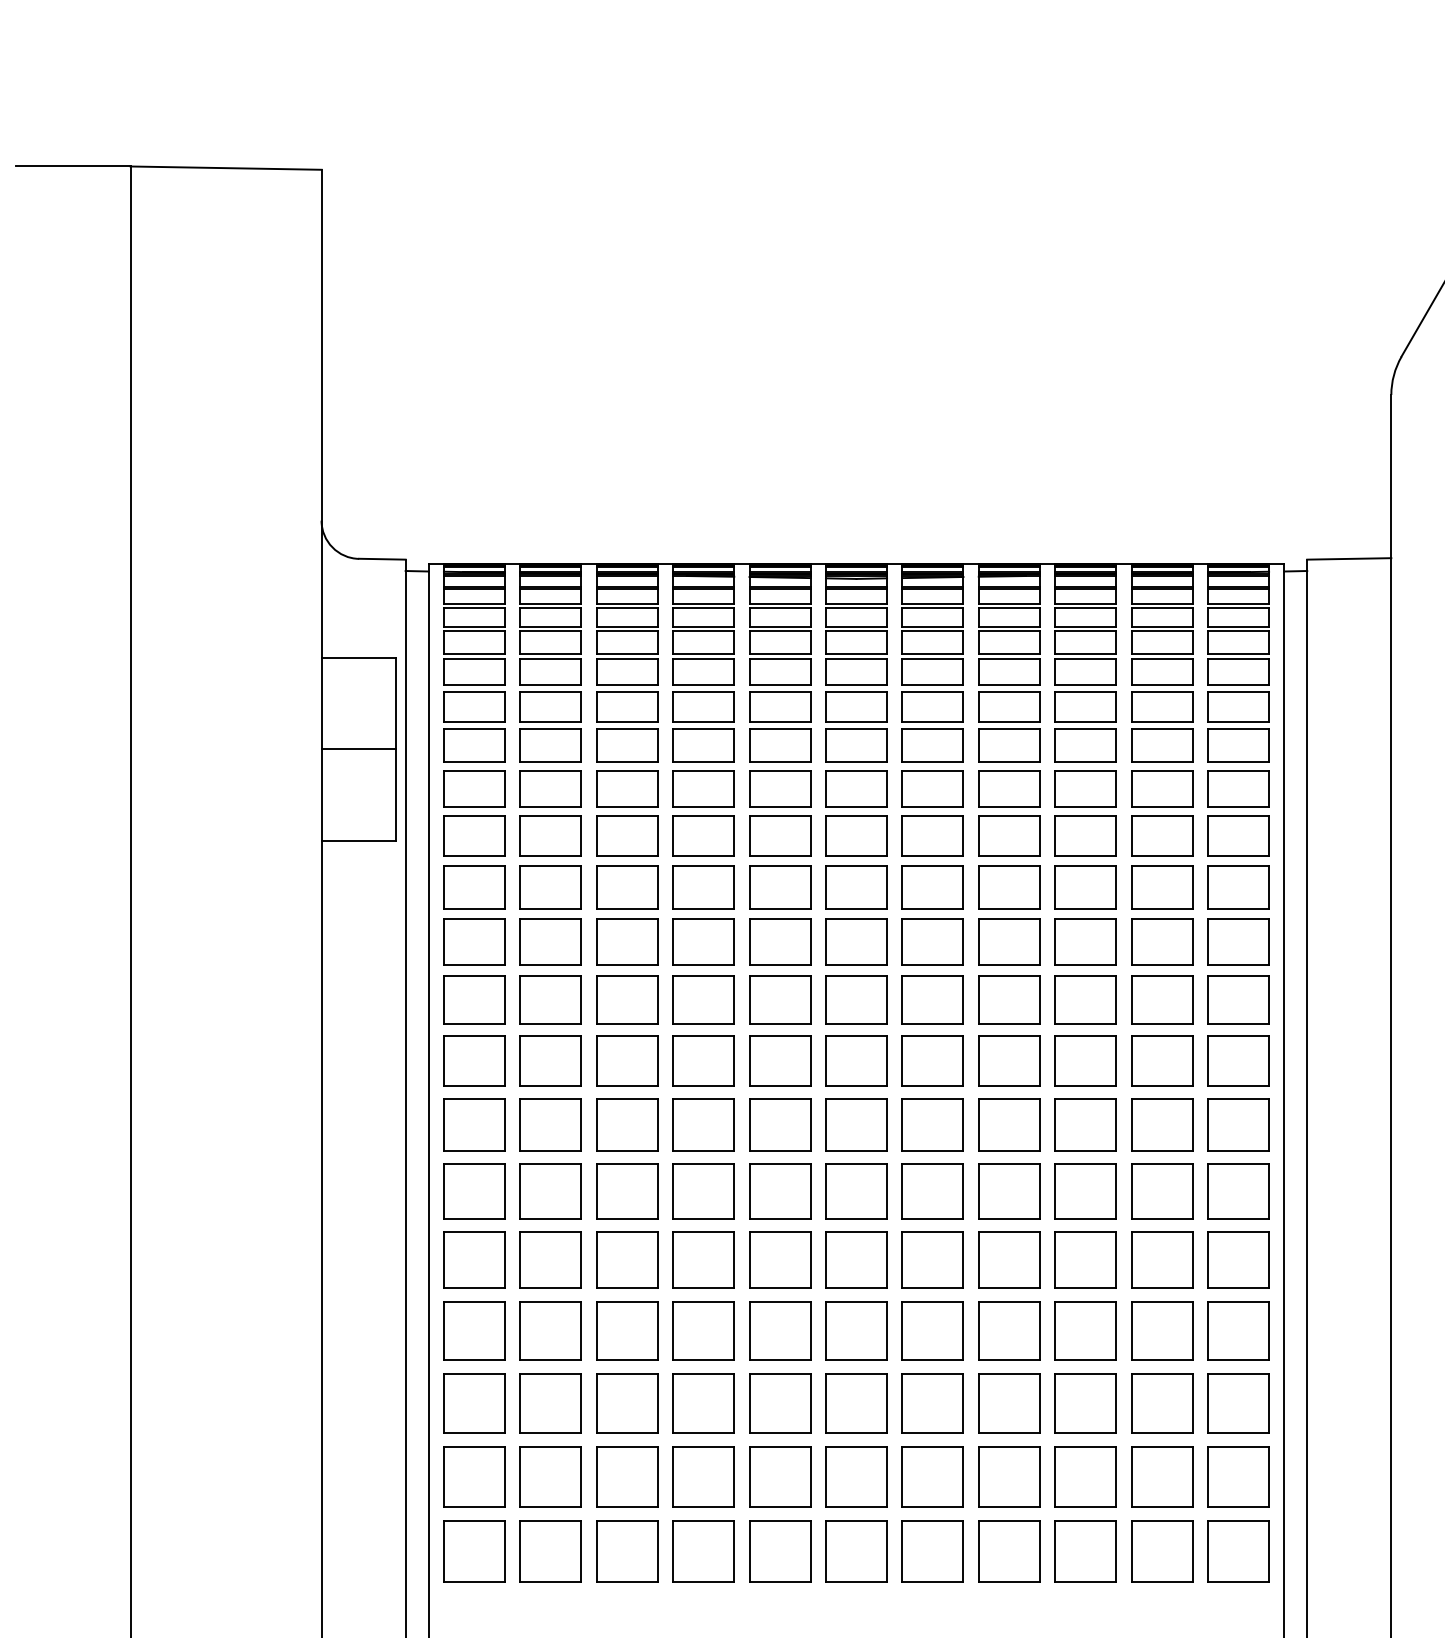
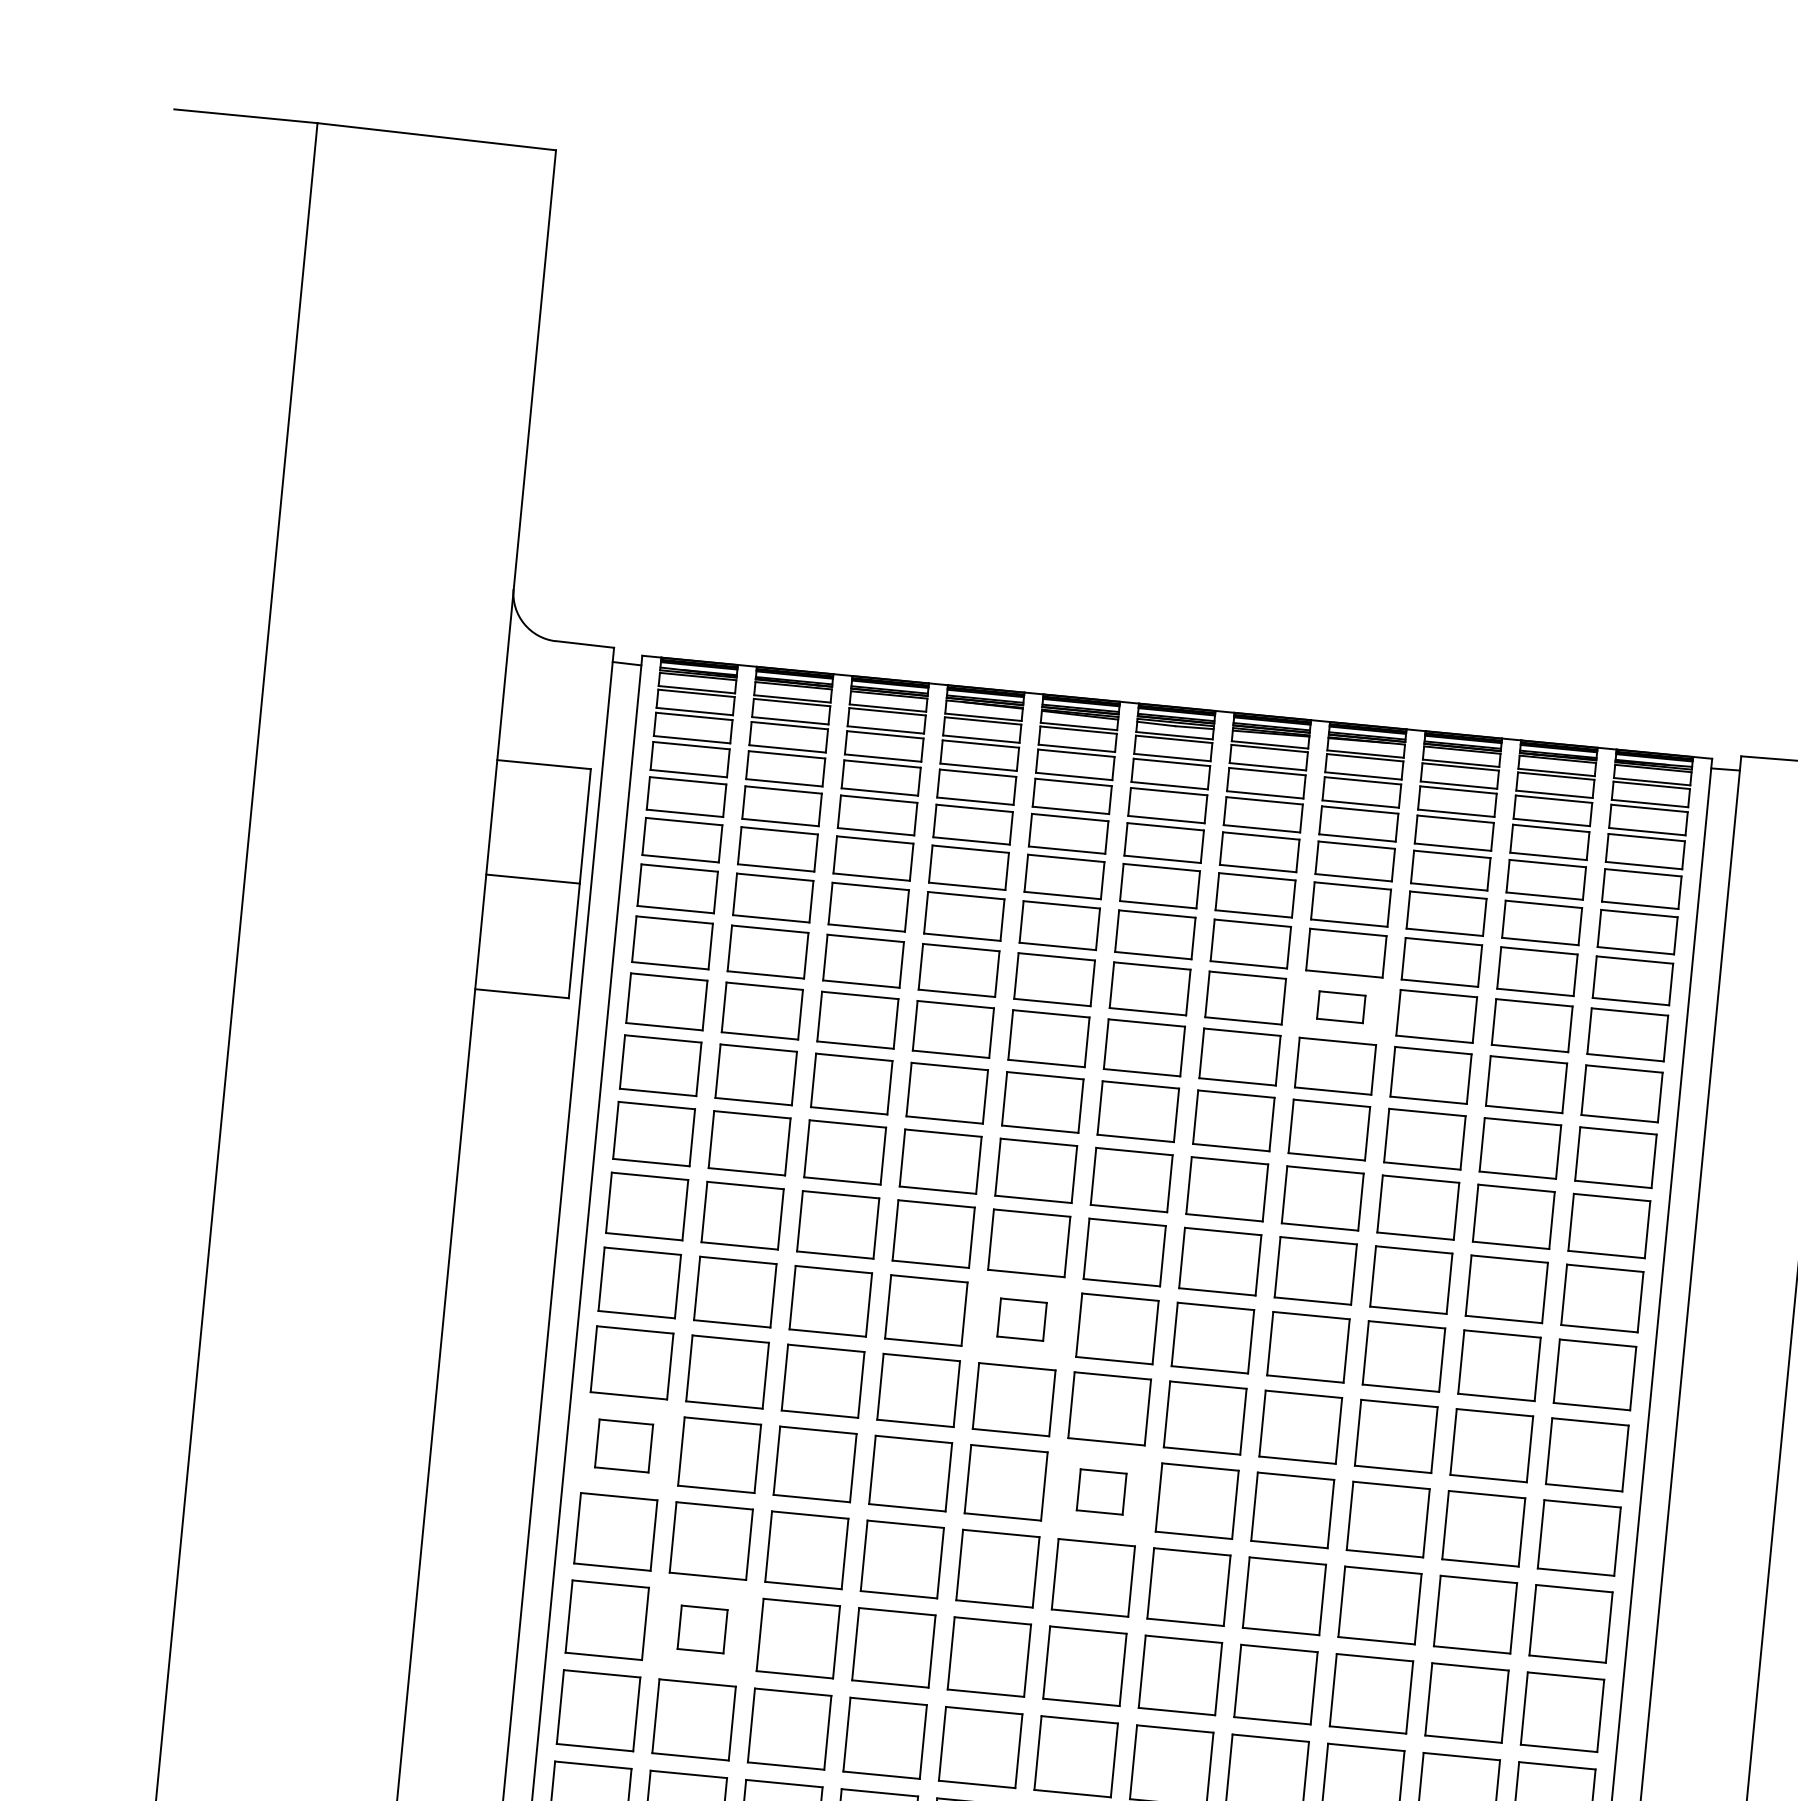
part: (1009, 788) -> (1341, 1006), size x0.6
part: (780, 1060) -> (1022, 1319), size x0.6
part: (474, 1191) -> (624, 1446), size x0.7
part: (856, 1191) -> (1101, 1492), size x0.6
part: (550, 1330) -> (702, 1628), size x0.6

